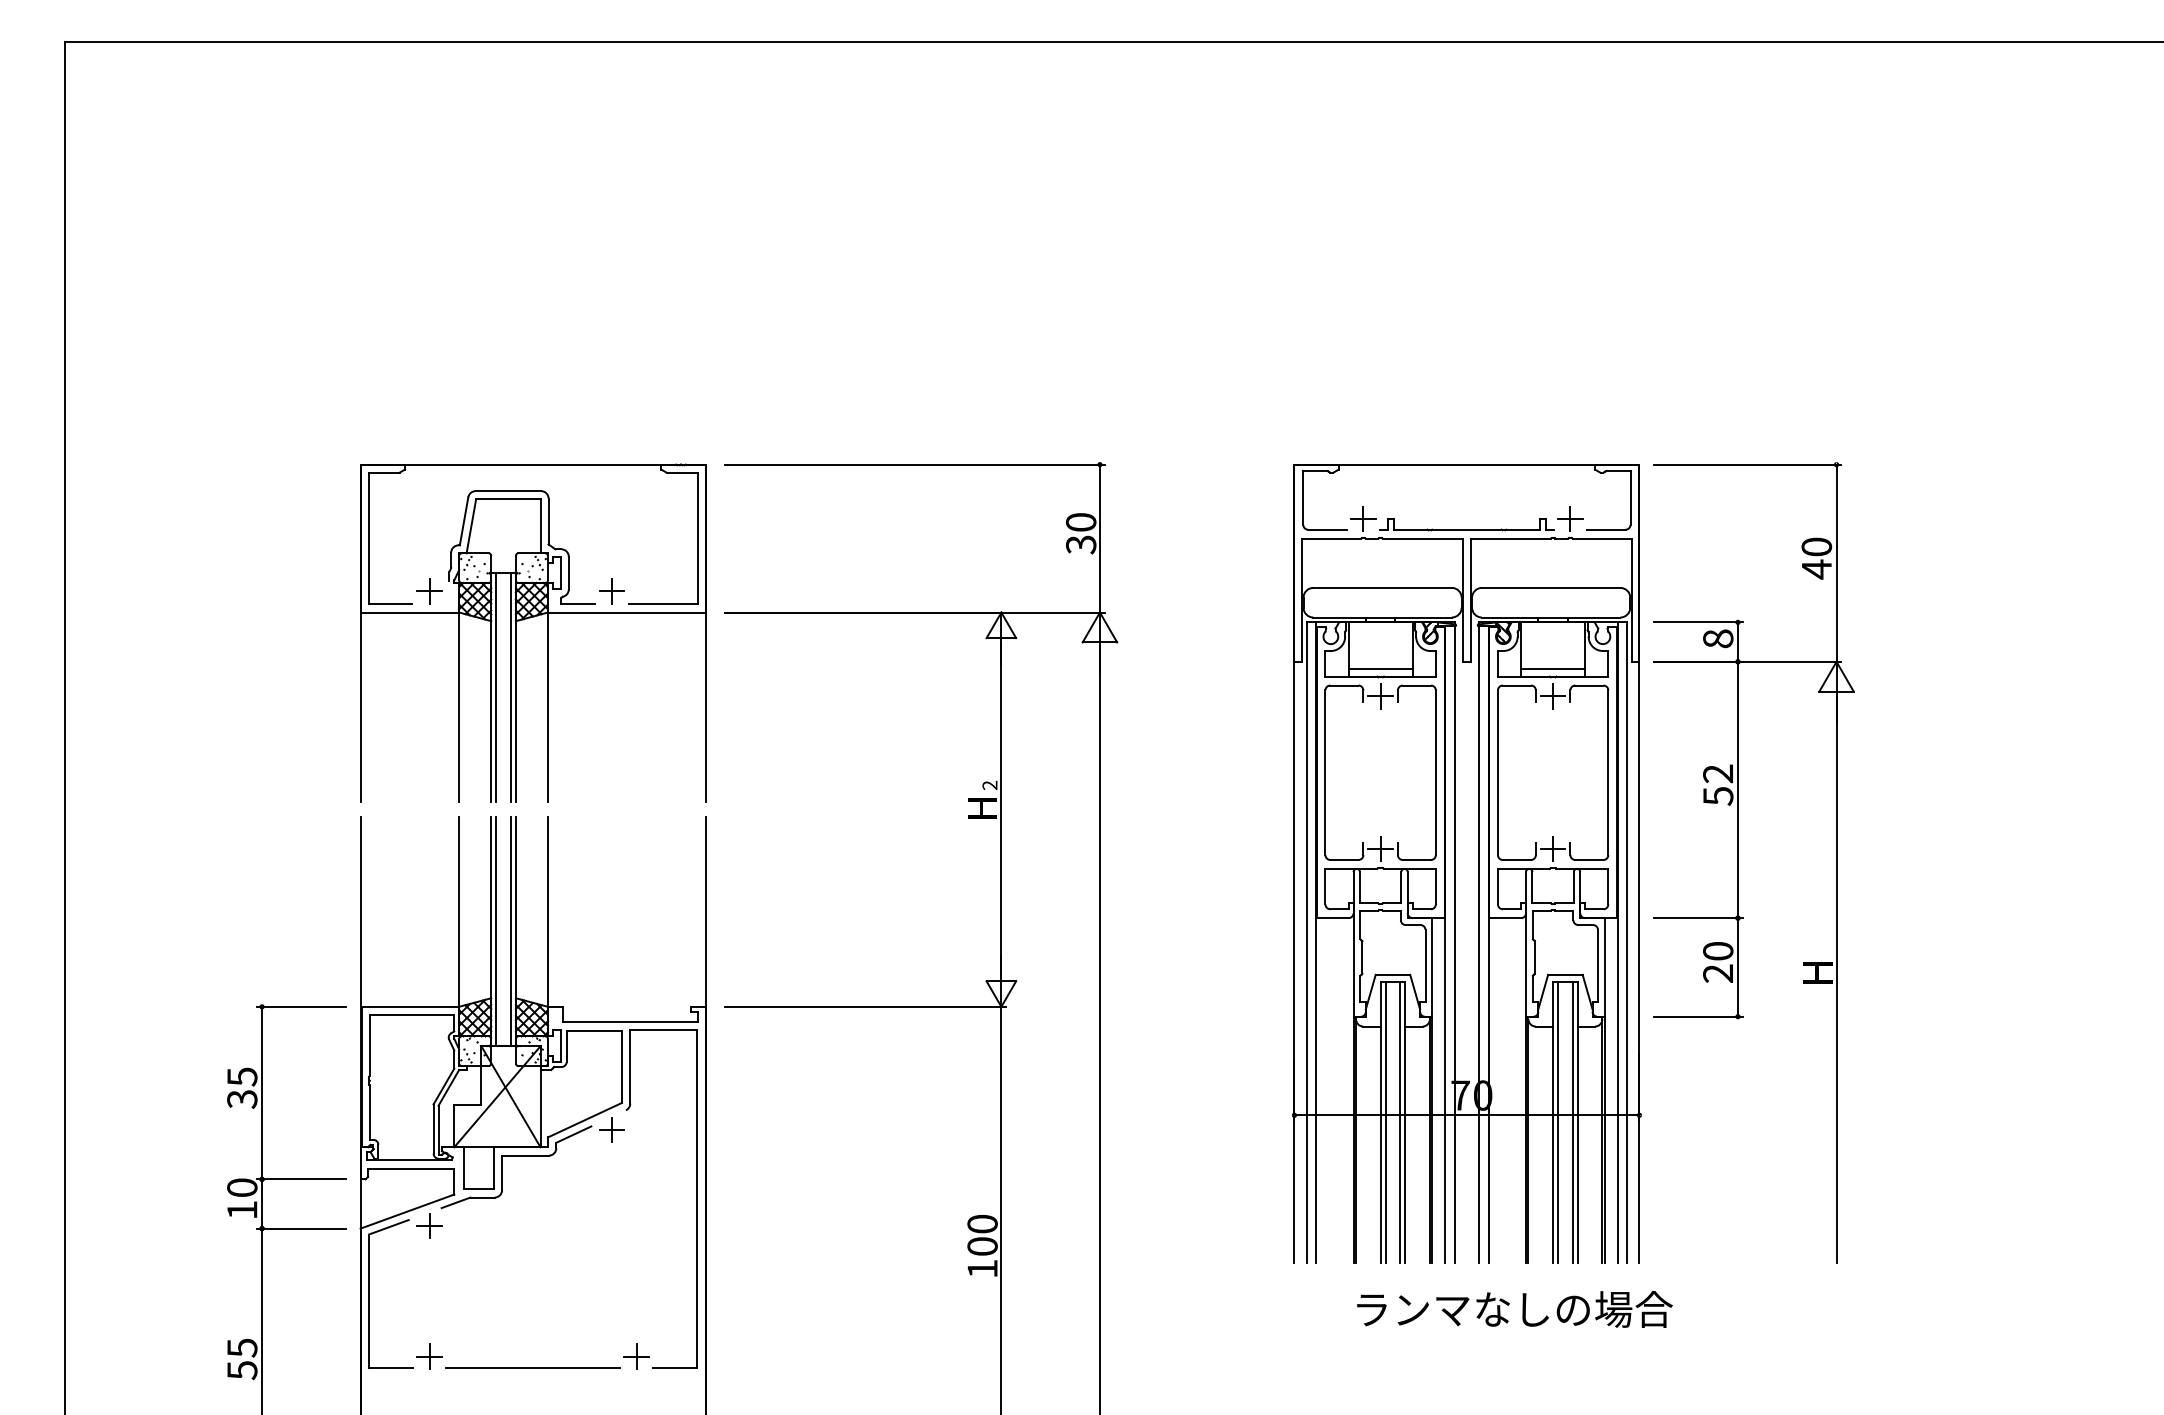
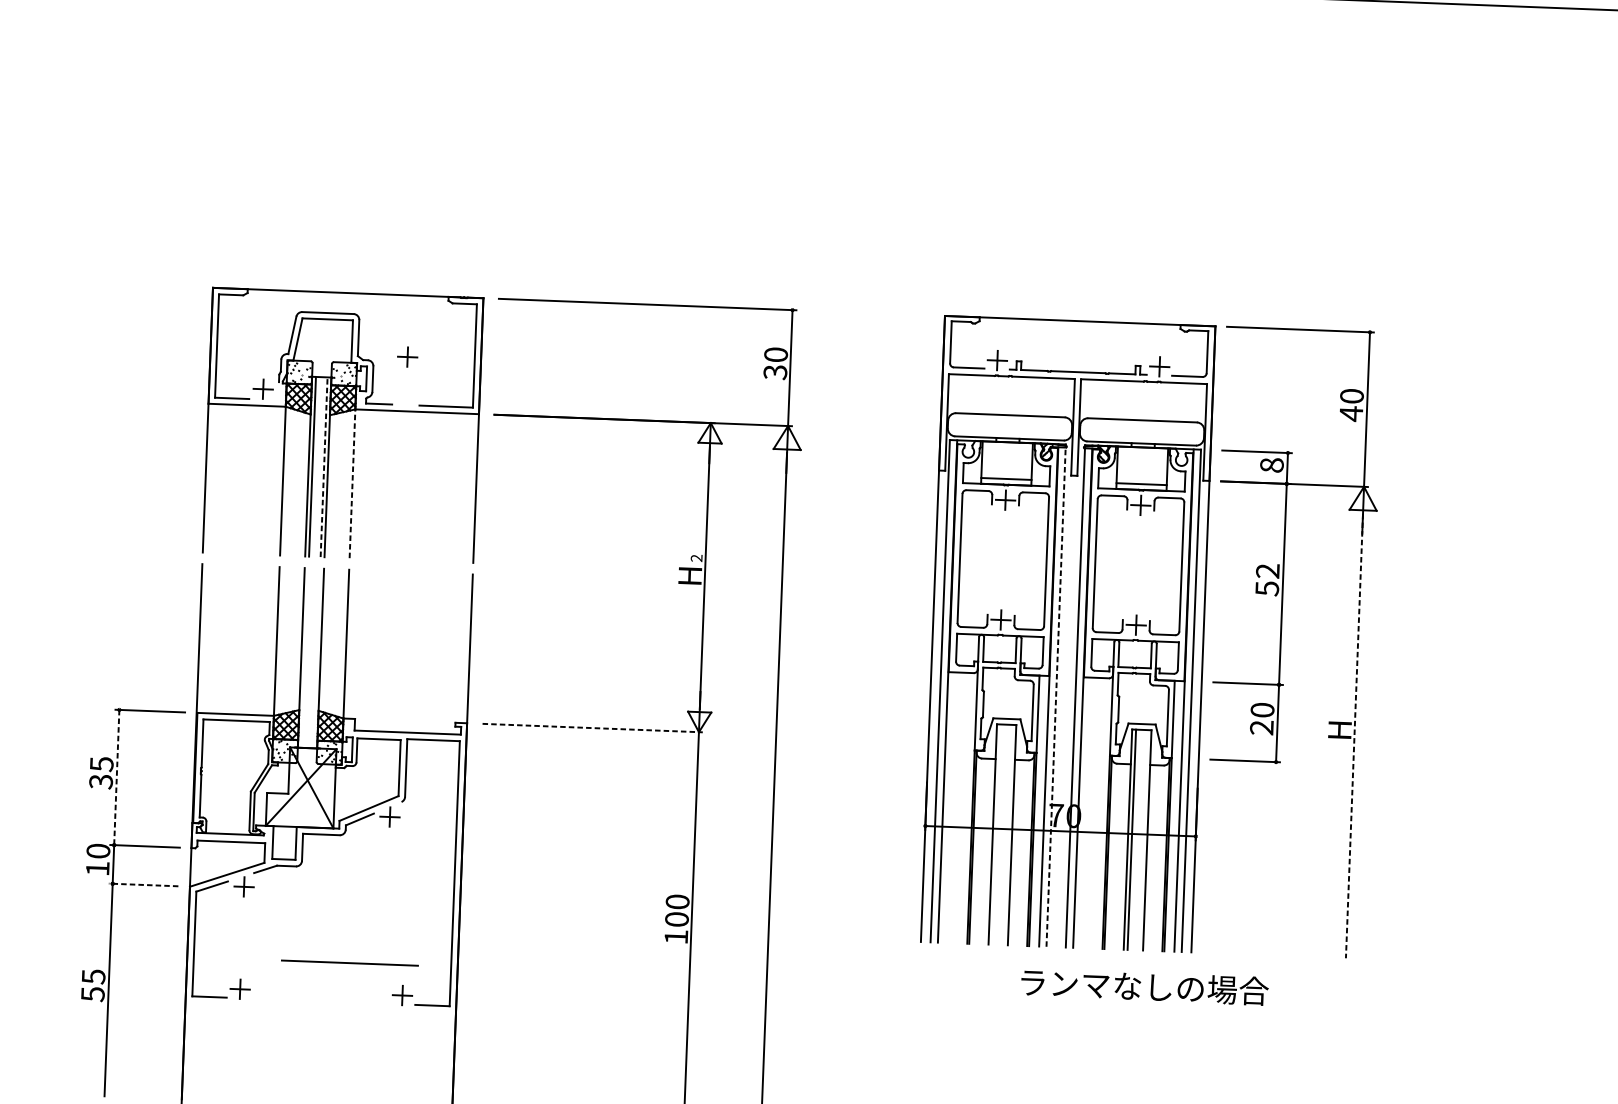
part: (611, 591) -> (407, 357), moved
line: (510, 687) -> (323, 467), solid -> dashed
line: (547, 707) -> (352, 483), solid -> dashed
line: (496, 931) -> (305, 657), removed
line: (510, 931) -> (316, 658), removed
line: (1454, 944) -> (1056, 696), solid -> dashed
line: (1836, 980) -> (1354, 736), solid -> dashed
line: (866, 1006) -> (593, 727), solid -> dashed
line: (262, 1093) -> (117, 777), solid -> dashed
line: (1385, 1122) -> (996, 834), removed
line: (1400, 1122) -> (1008, 834), removed
line: (1572, 1122) -> (1143, 840), removed
line: (301, 1228) -> (143, 884), solid -> dashed
text: (1514, 1309) -> (1144, 986), moved
line: (532, 1367) -> (349, 962), moved

